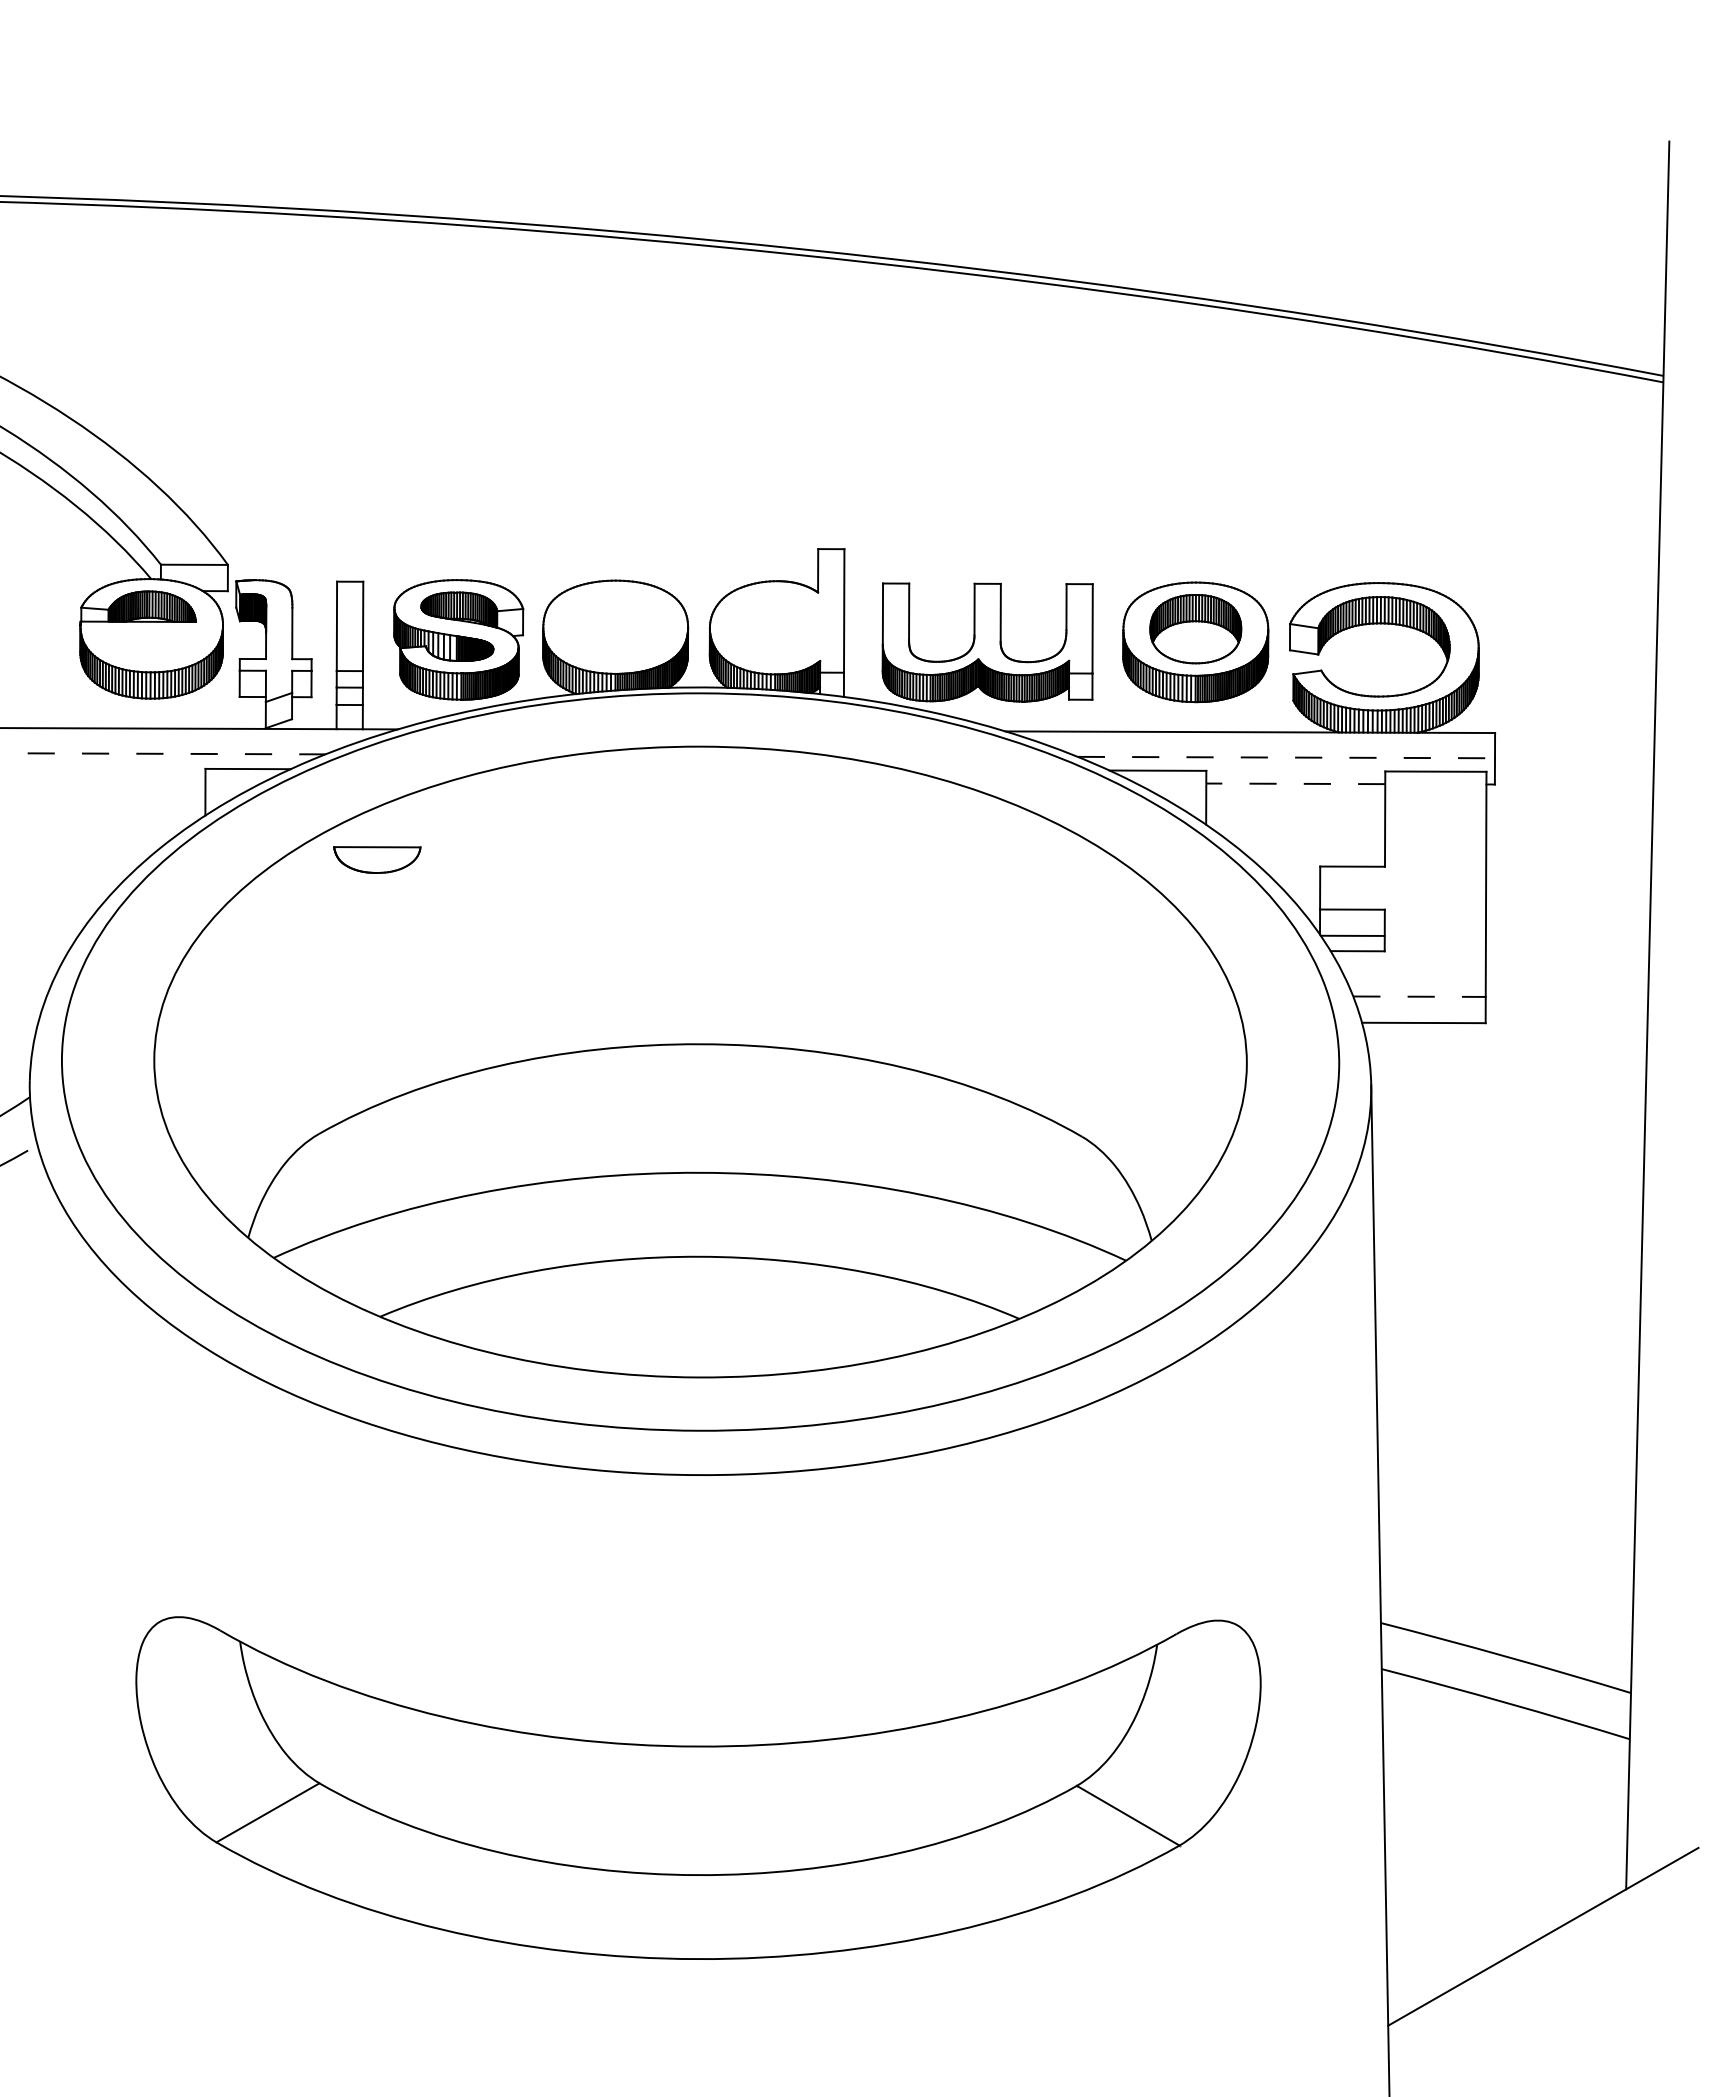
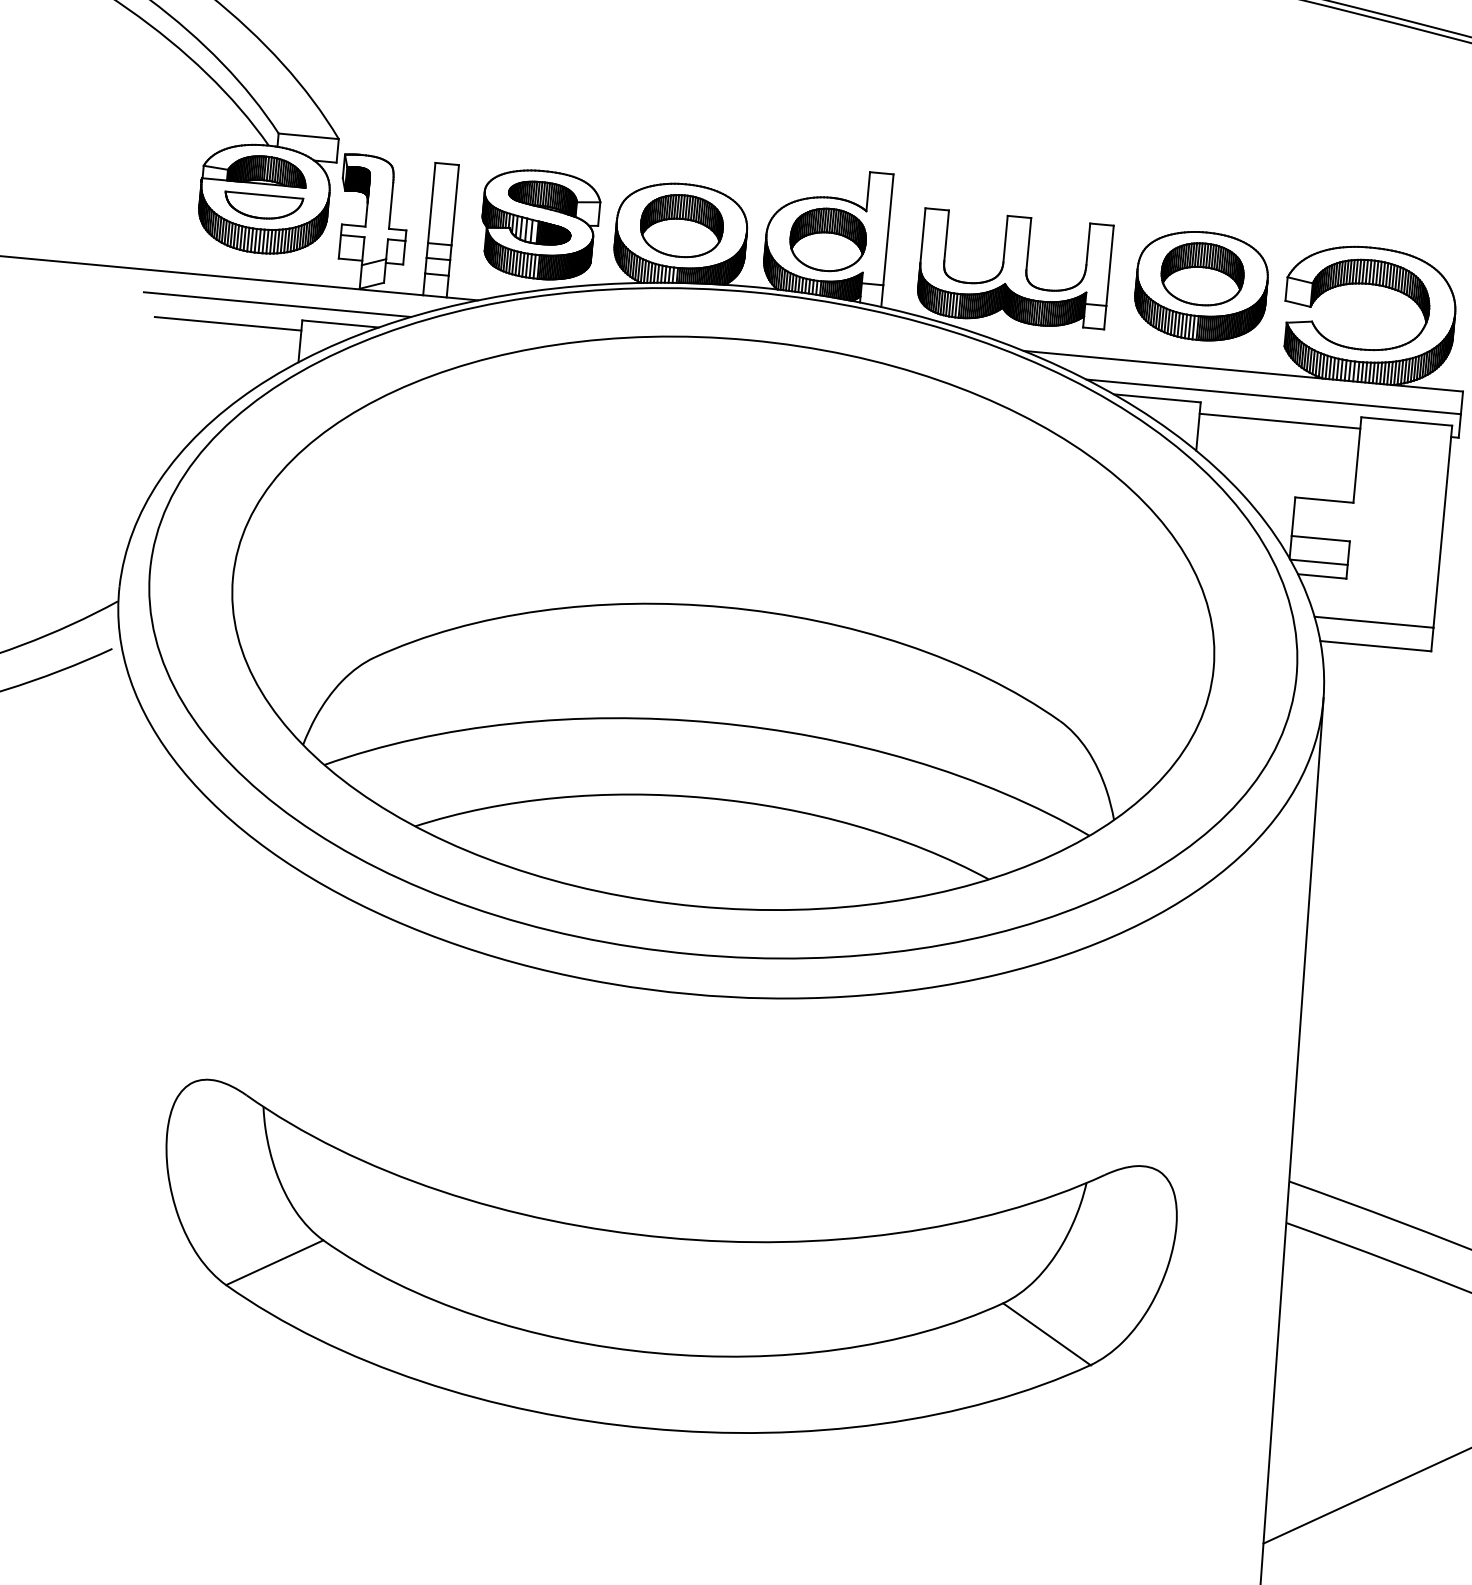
part: (615, 627) -> (681, 226), added
part: (778, 627) -> (828, 239), added
line: (176, 753) -> (277, 304), dashed -> solid
line: (1286, 757) -> (1273, 396), dashed -> solid
line: (123, 779) -> (227, 323), added
line: (1295, 783) -> (1279, 420), dashed -> solid
part: (377, 859) -> (263, 206), moved
line: (1420, 996) -> (1374, 622), dashed -> solid

